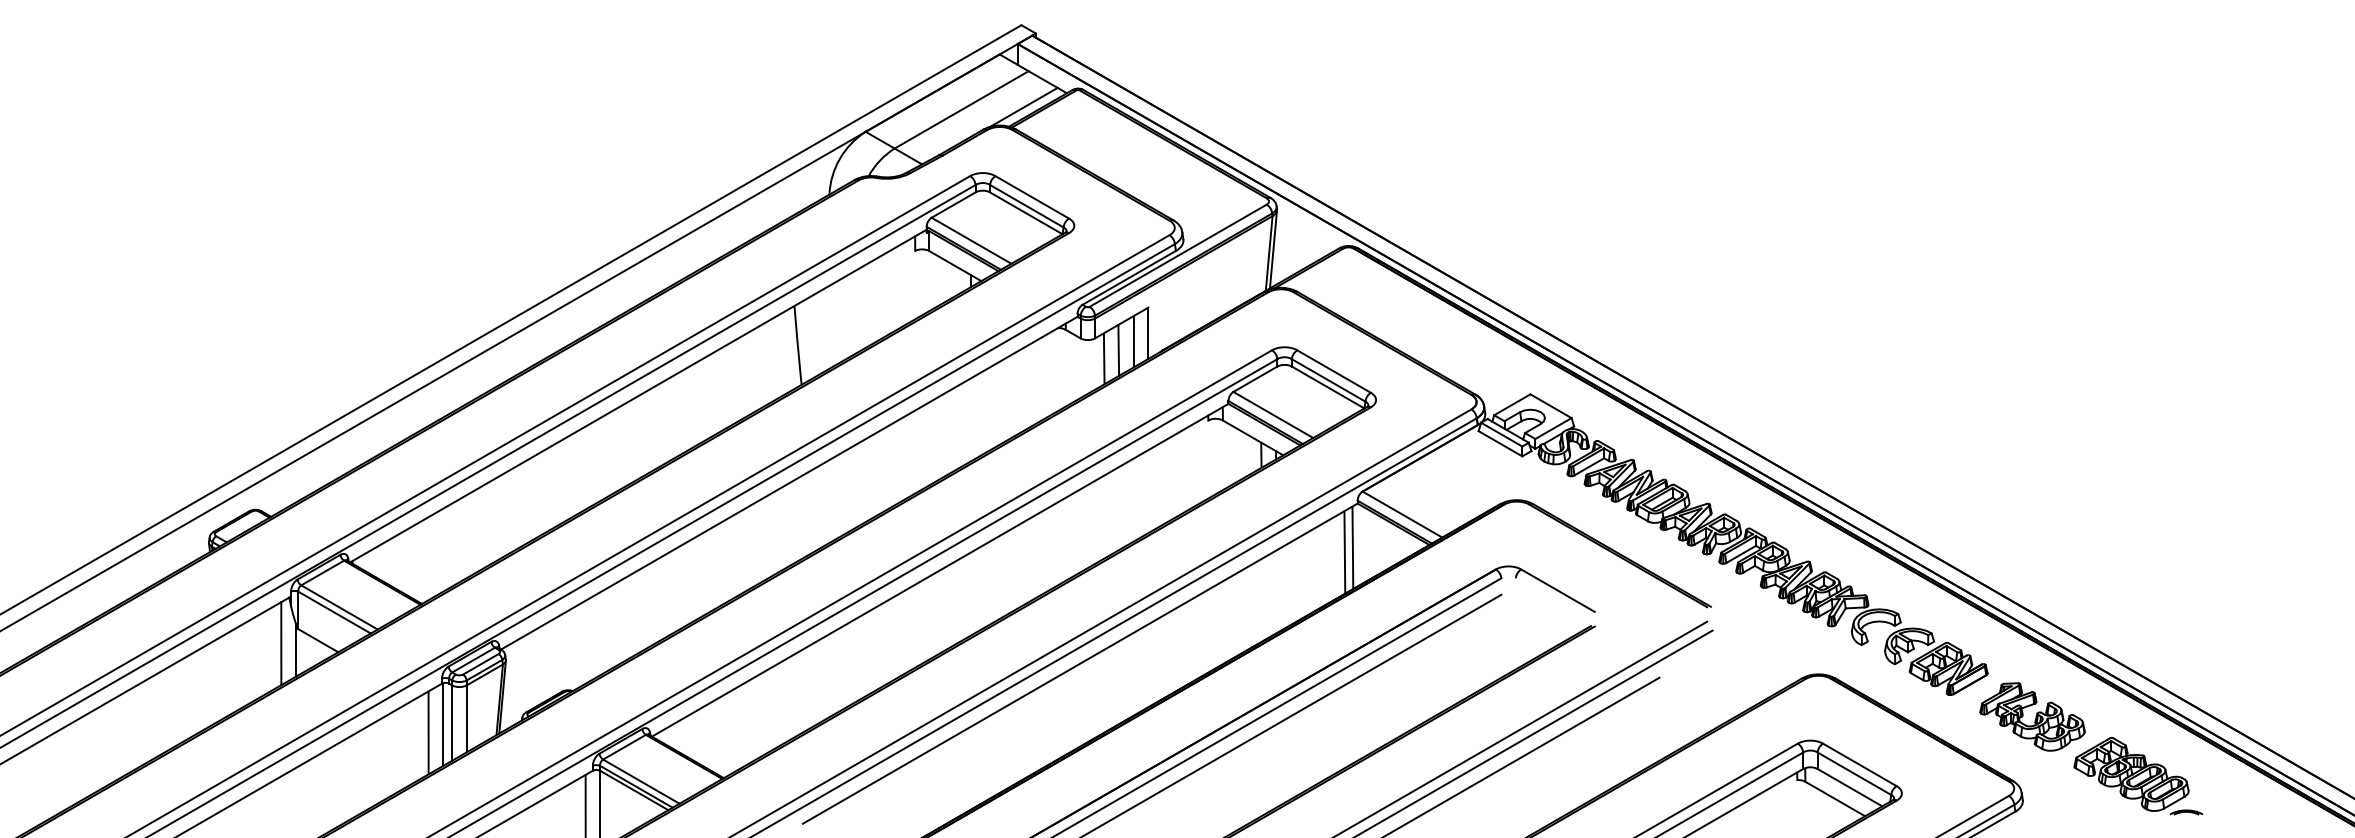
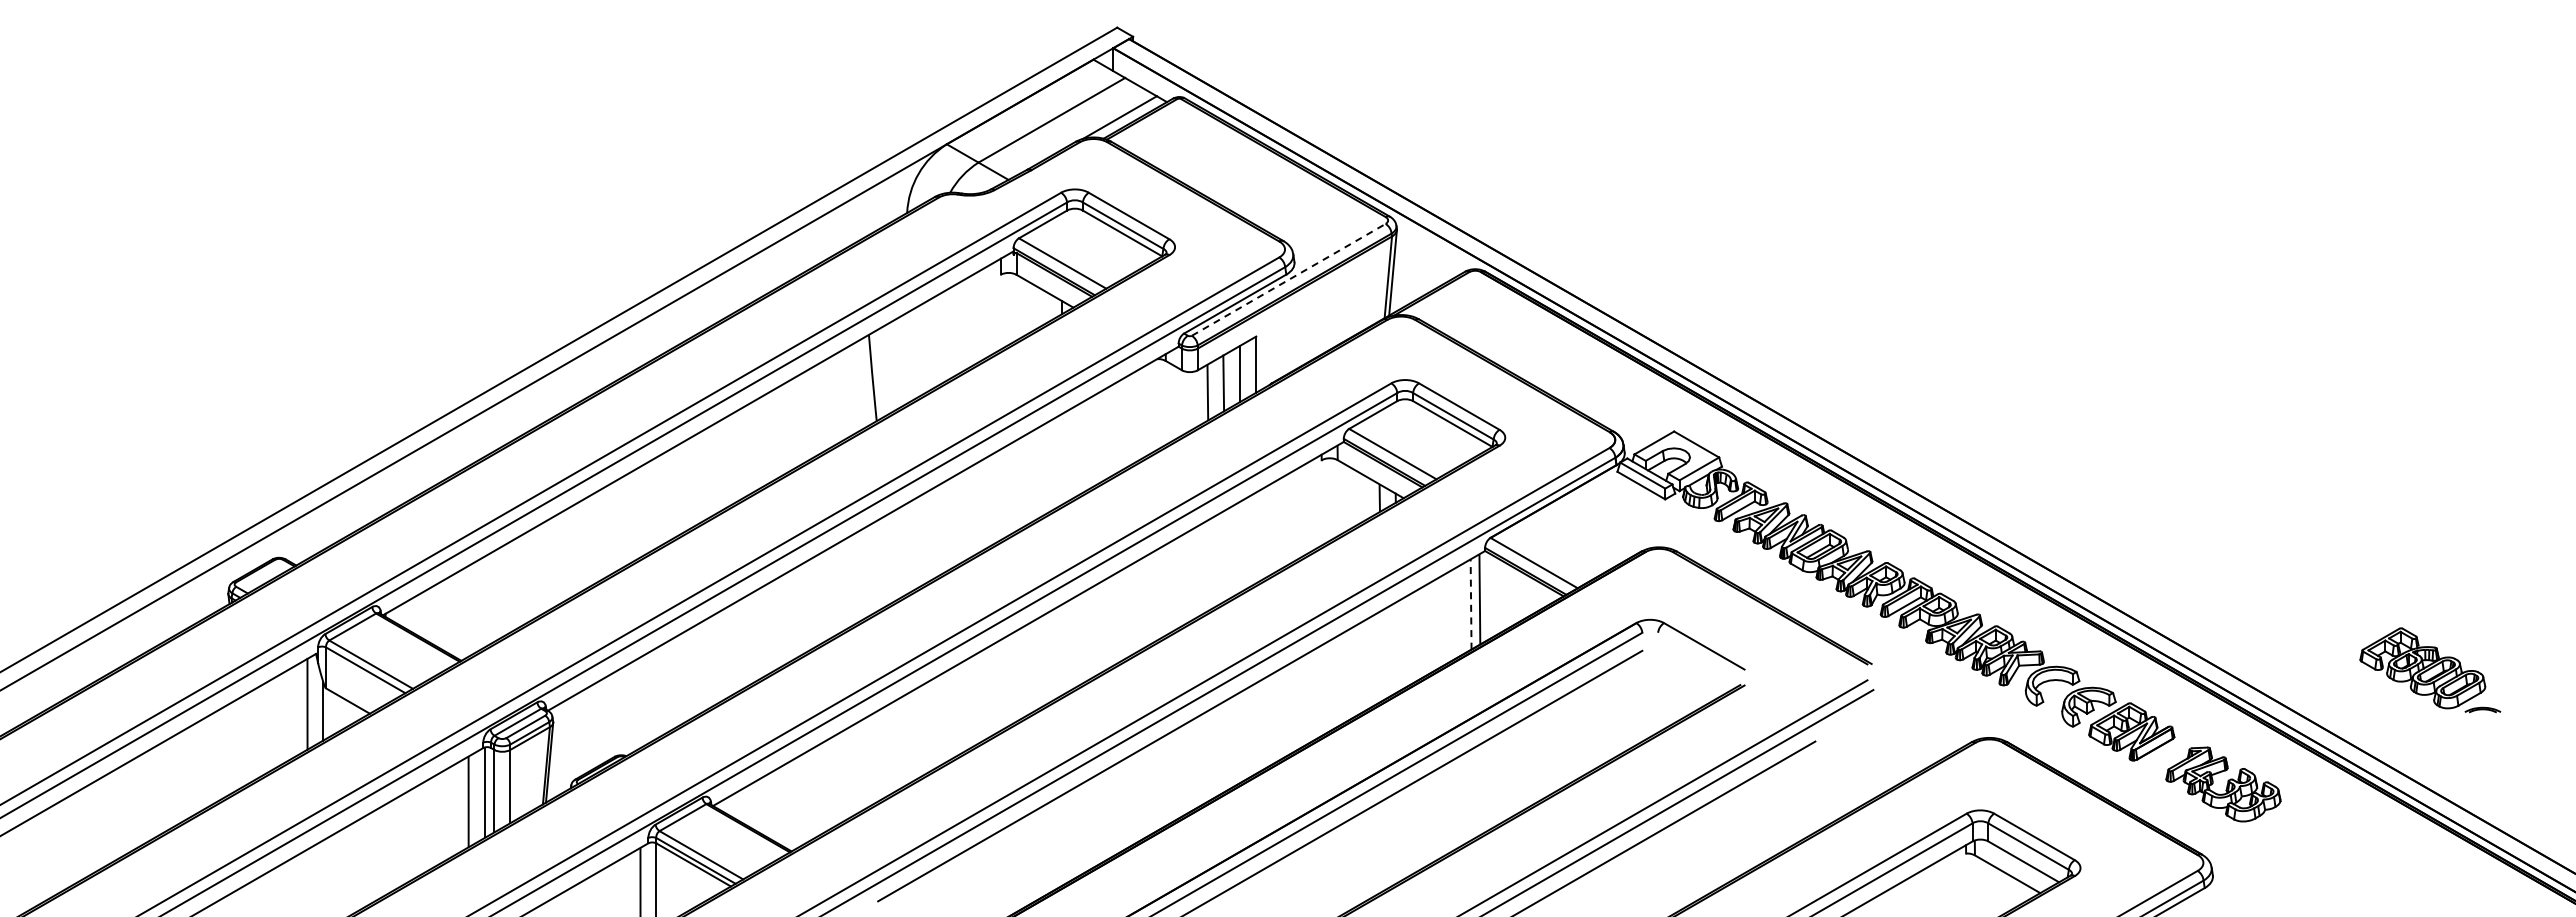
line: (1177, 255) -> (1288, 279), solid -> dashed
line: (1345, 552) -> (1471, 604), solid -> dashed
part: (2138, 776) -> (2430, 670), moved

